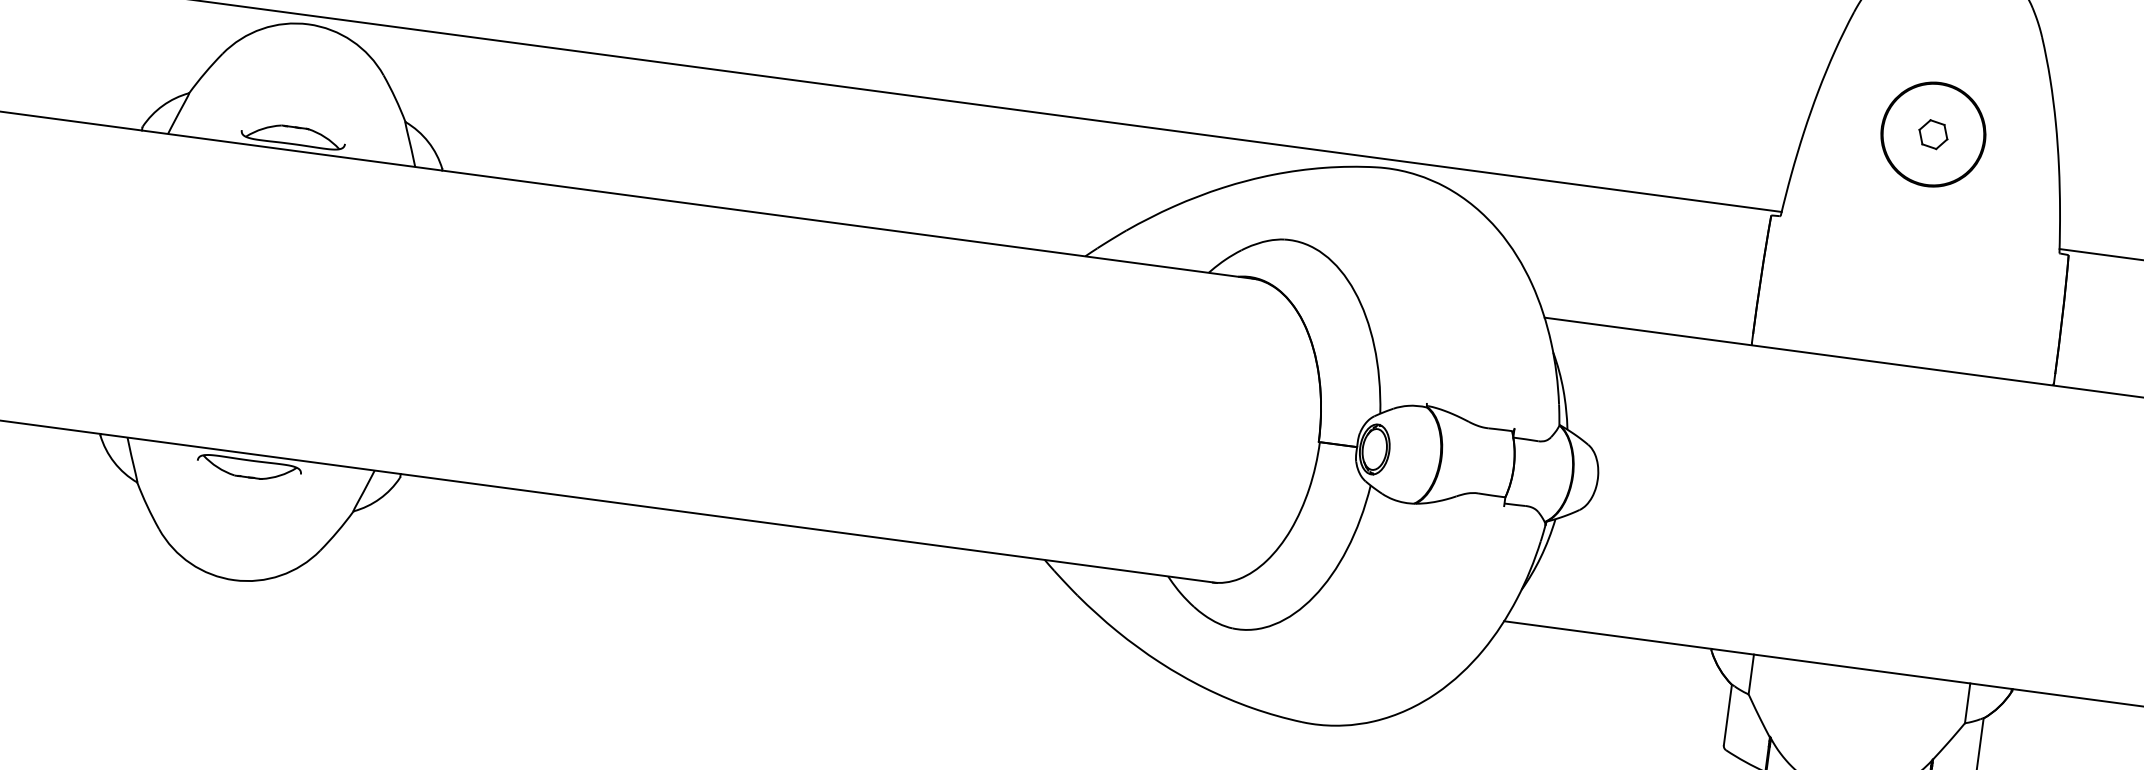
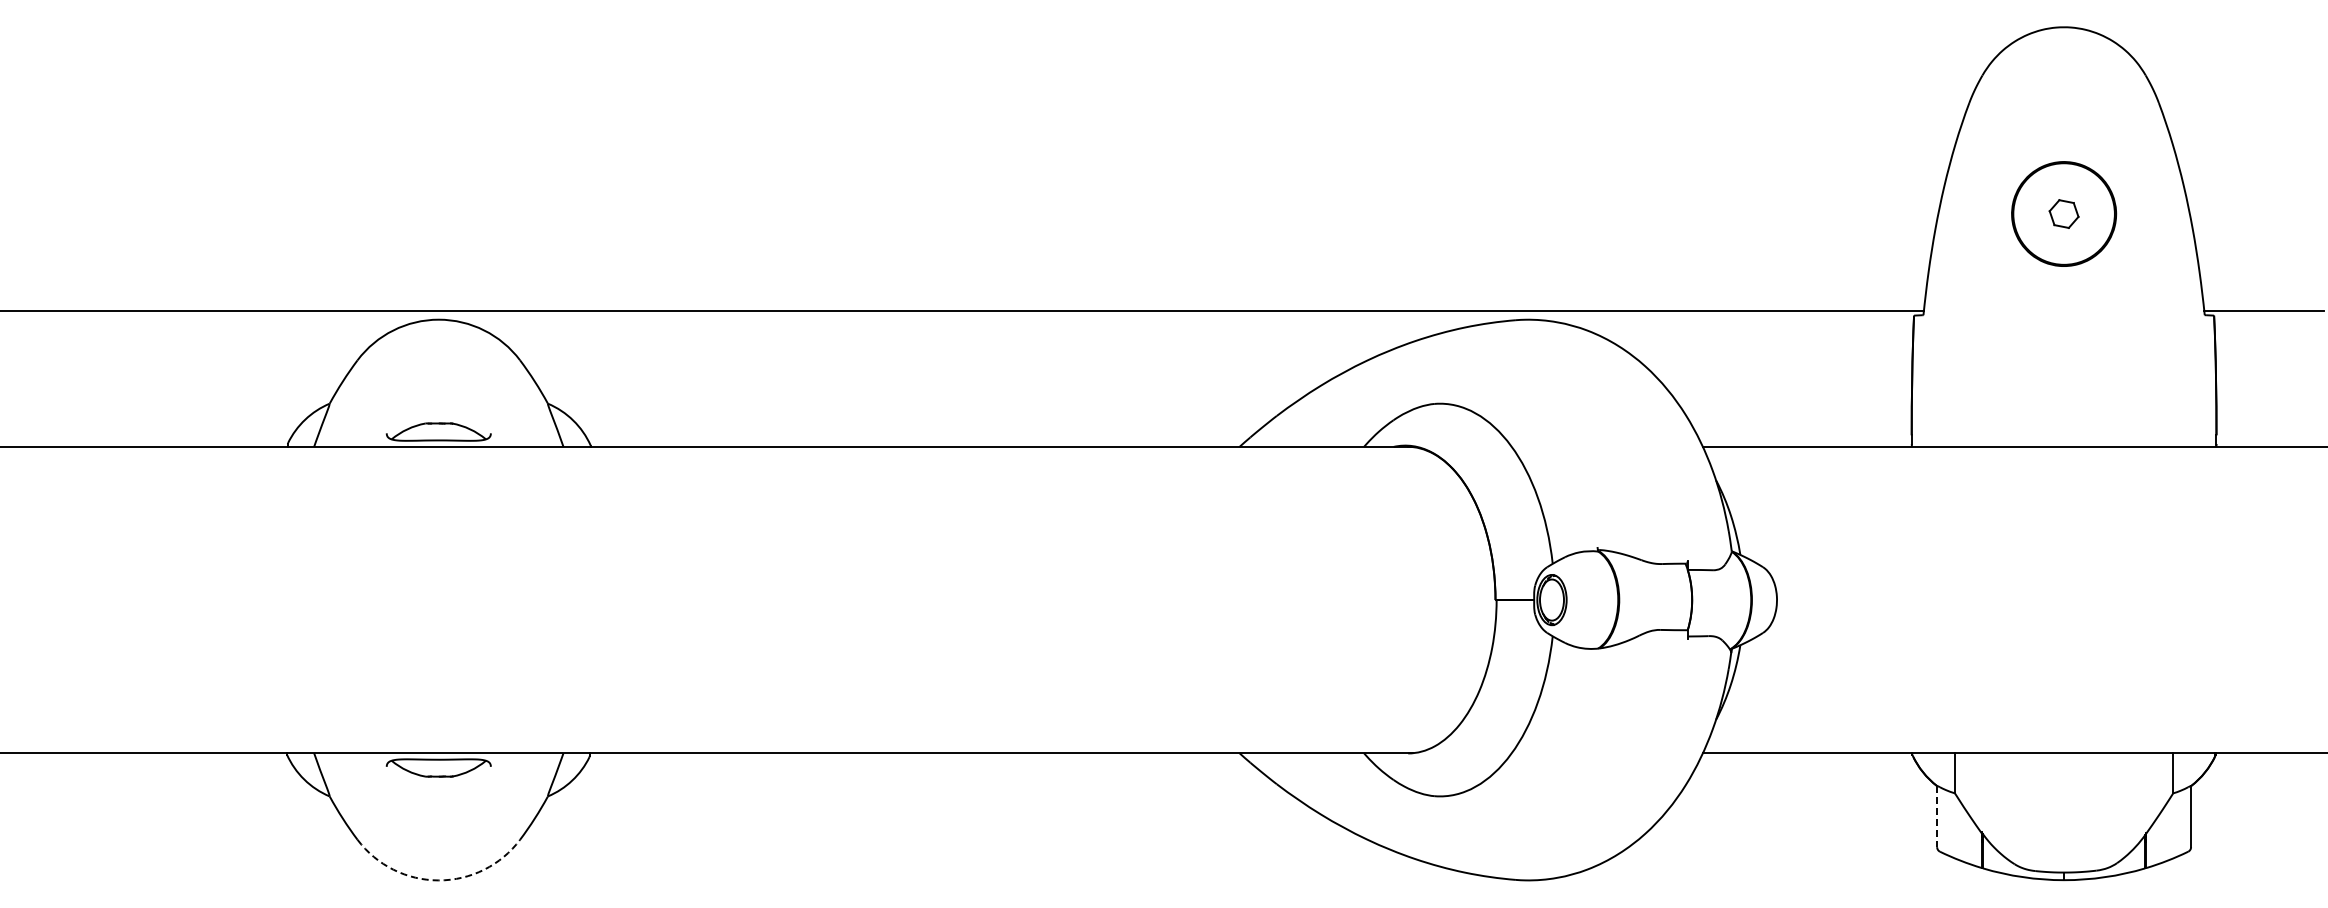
arc: (233, 580) -> (438, 880), solid -> dashed
line: (1728, 716) -> (1937, 817), solid -> dashed

